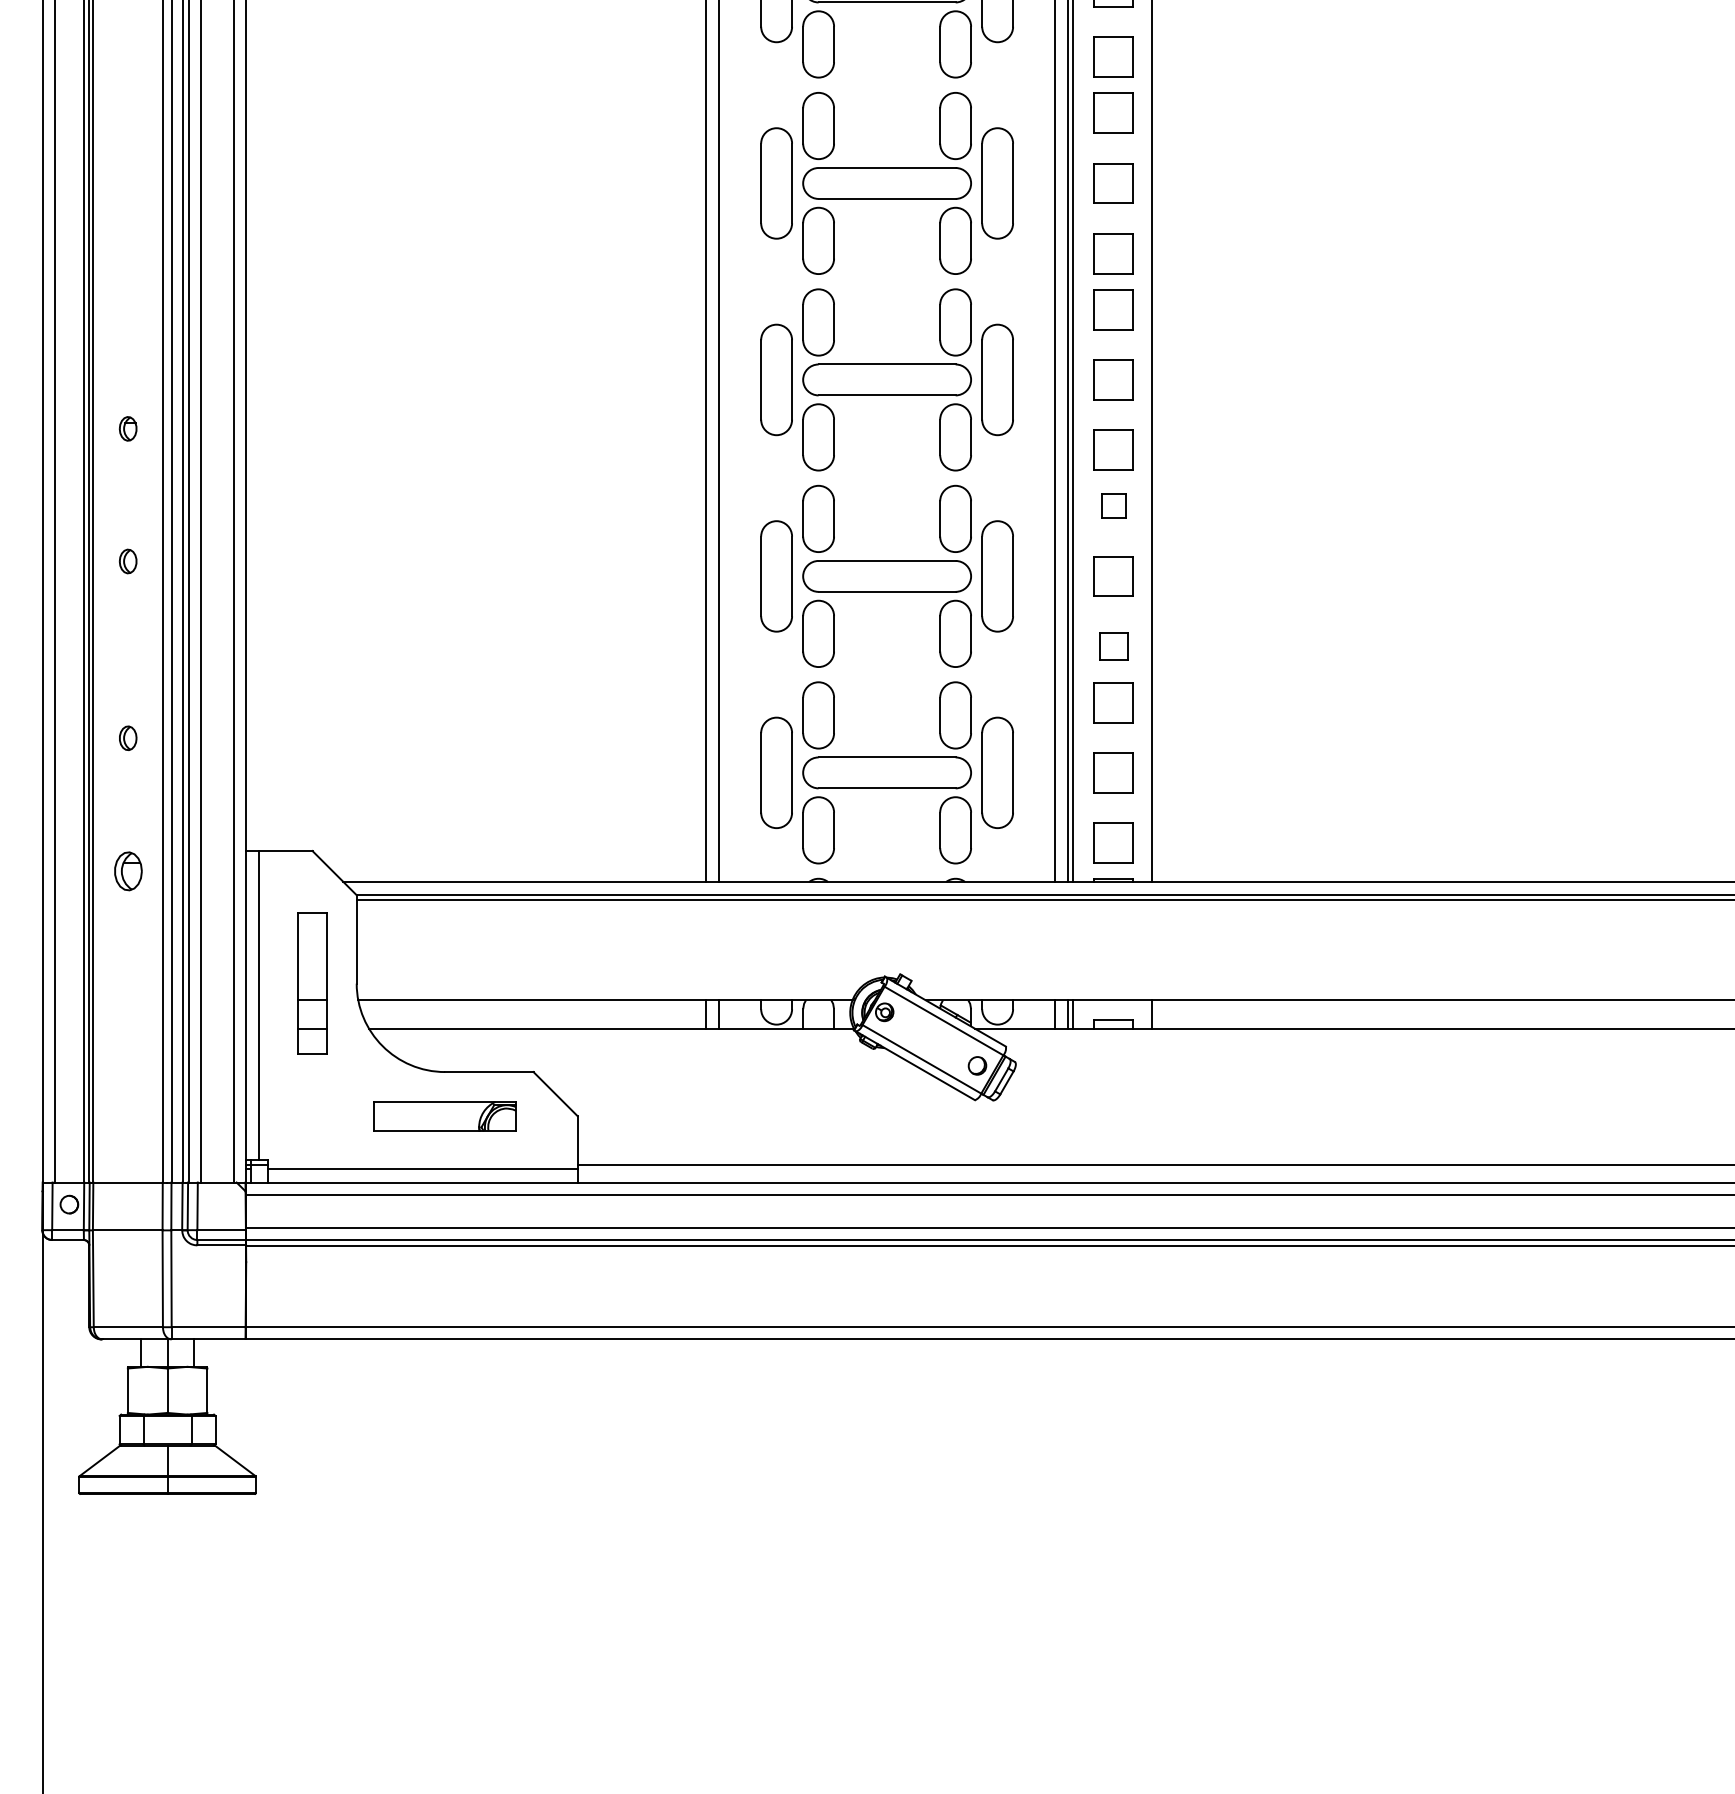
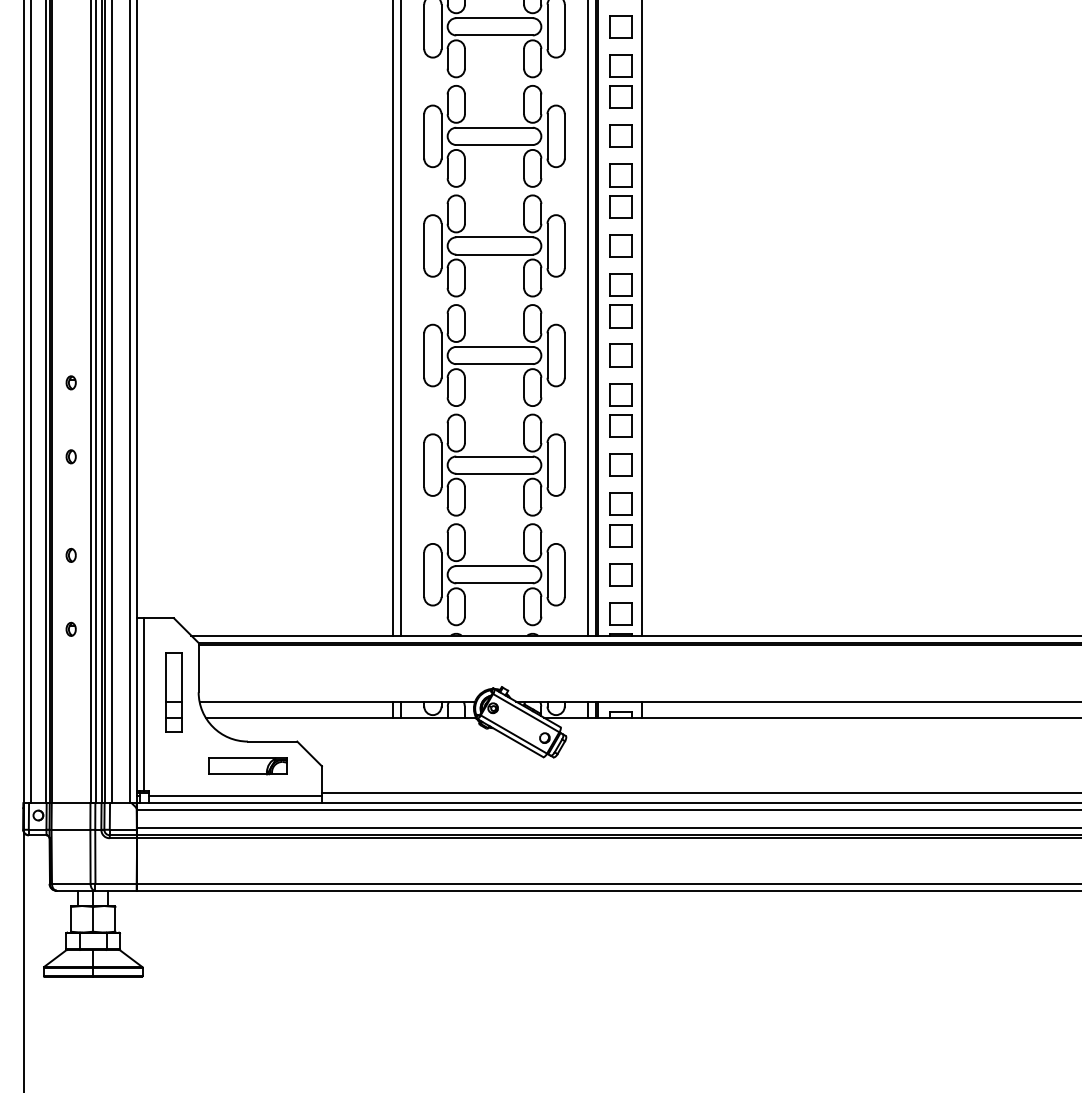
part: (1113, 505) -> (620, 425), size x1.67
part: (1113, 645) -> (620, 503), size x1.43
part: (126, 869) -> (70, 628), size x0.62

